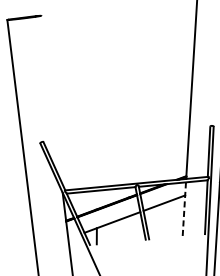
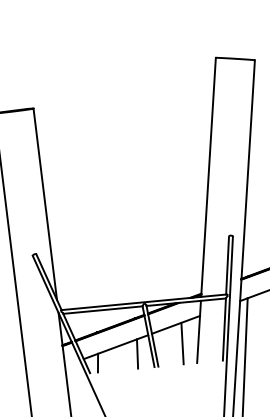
line: (51, 98) -> (45, 203), added
line: (184, 209) -> (199, 332), dashed -> solid
line: (170, 219) -> (182, 343), added
line: (131, 227) -> (137, 353), added

